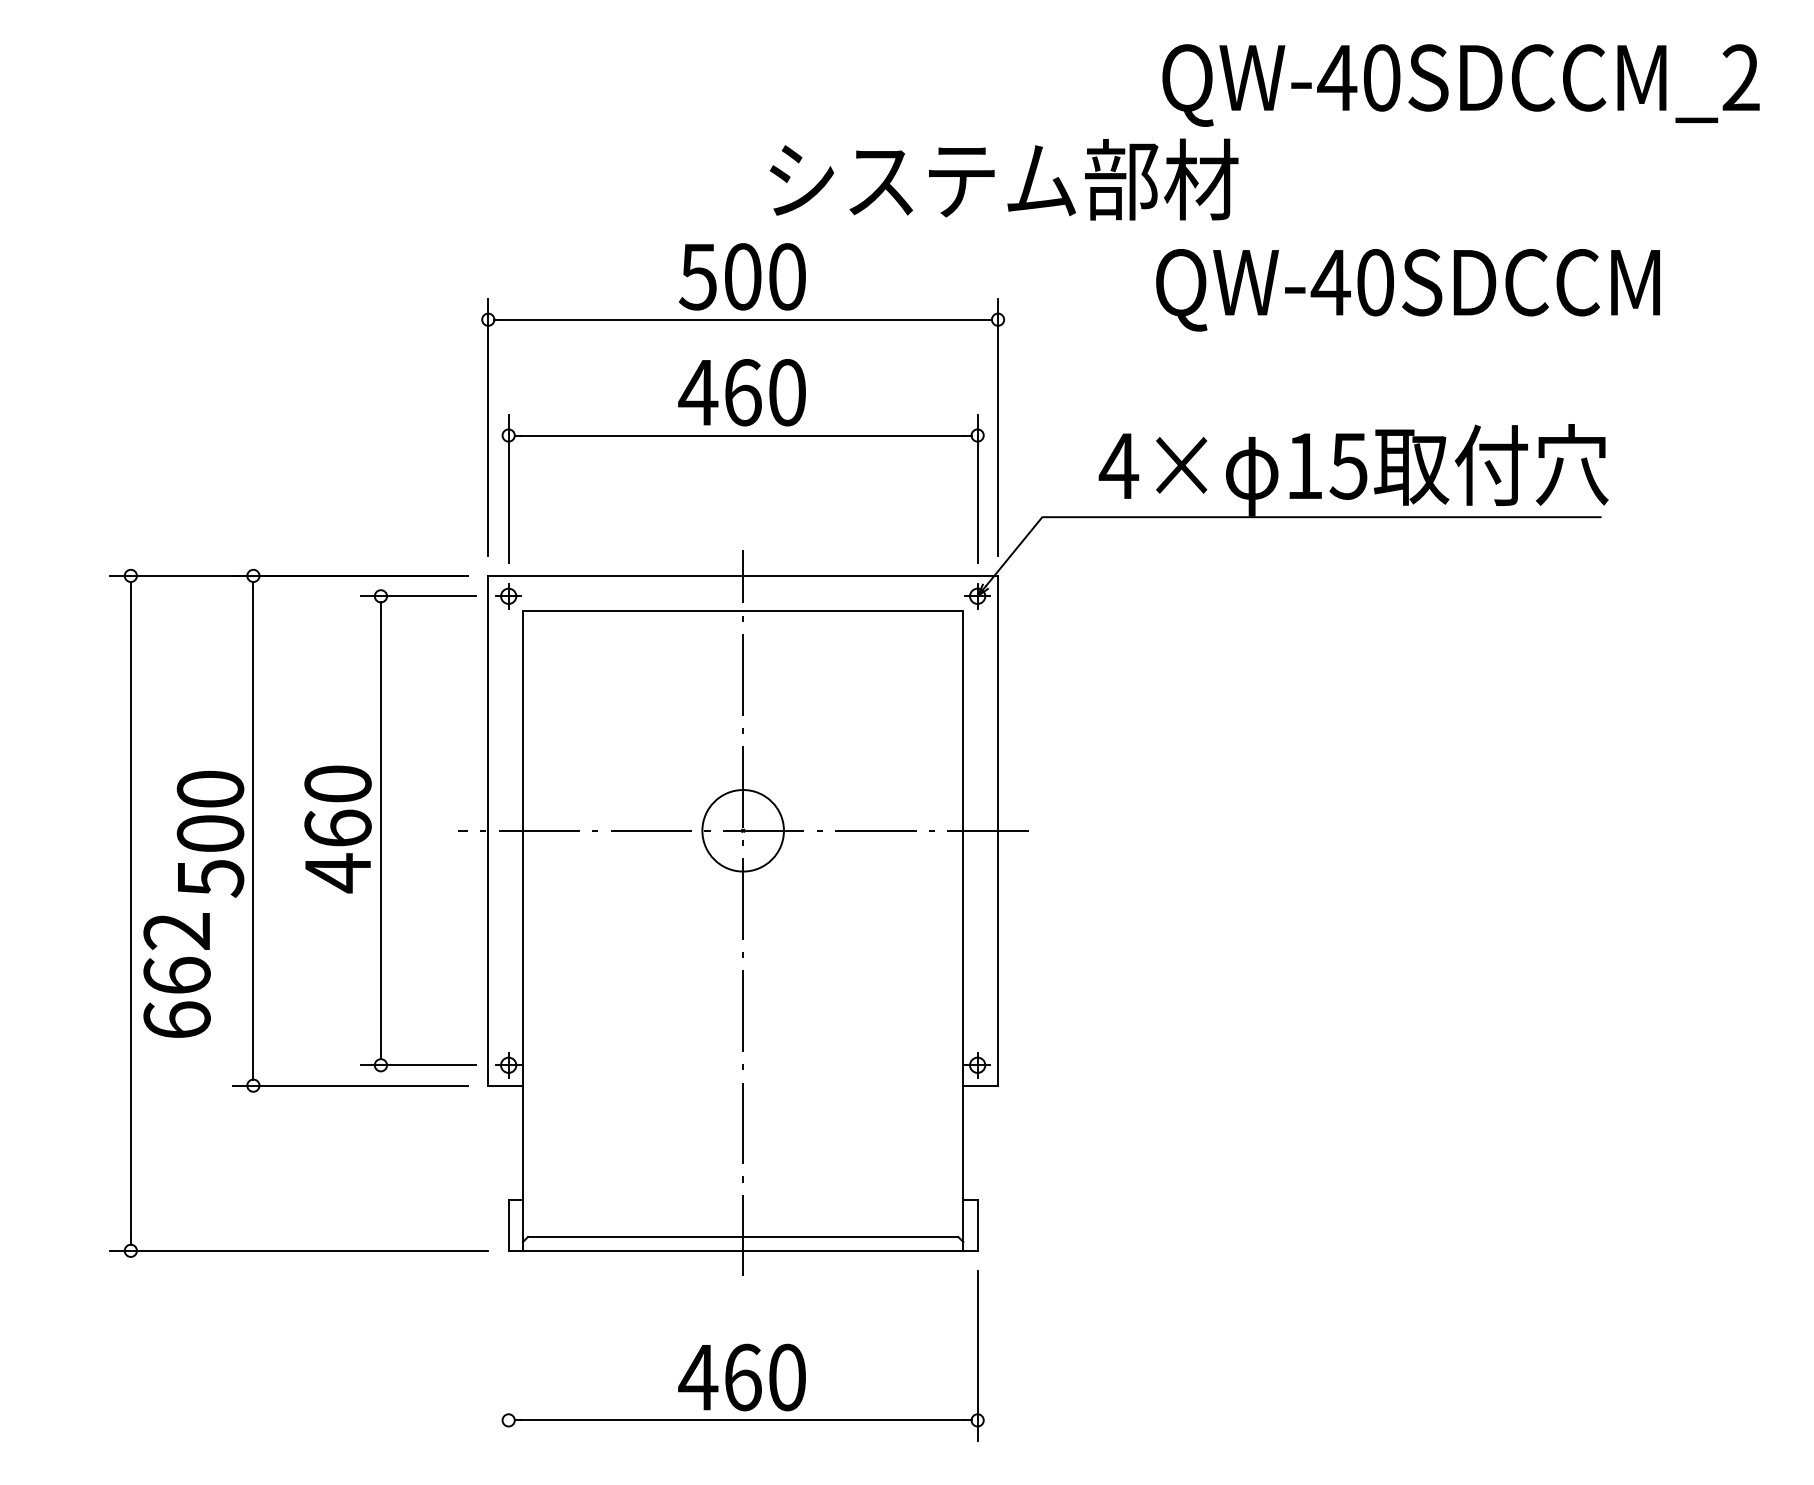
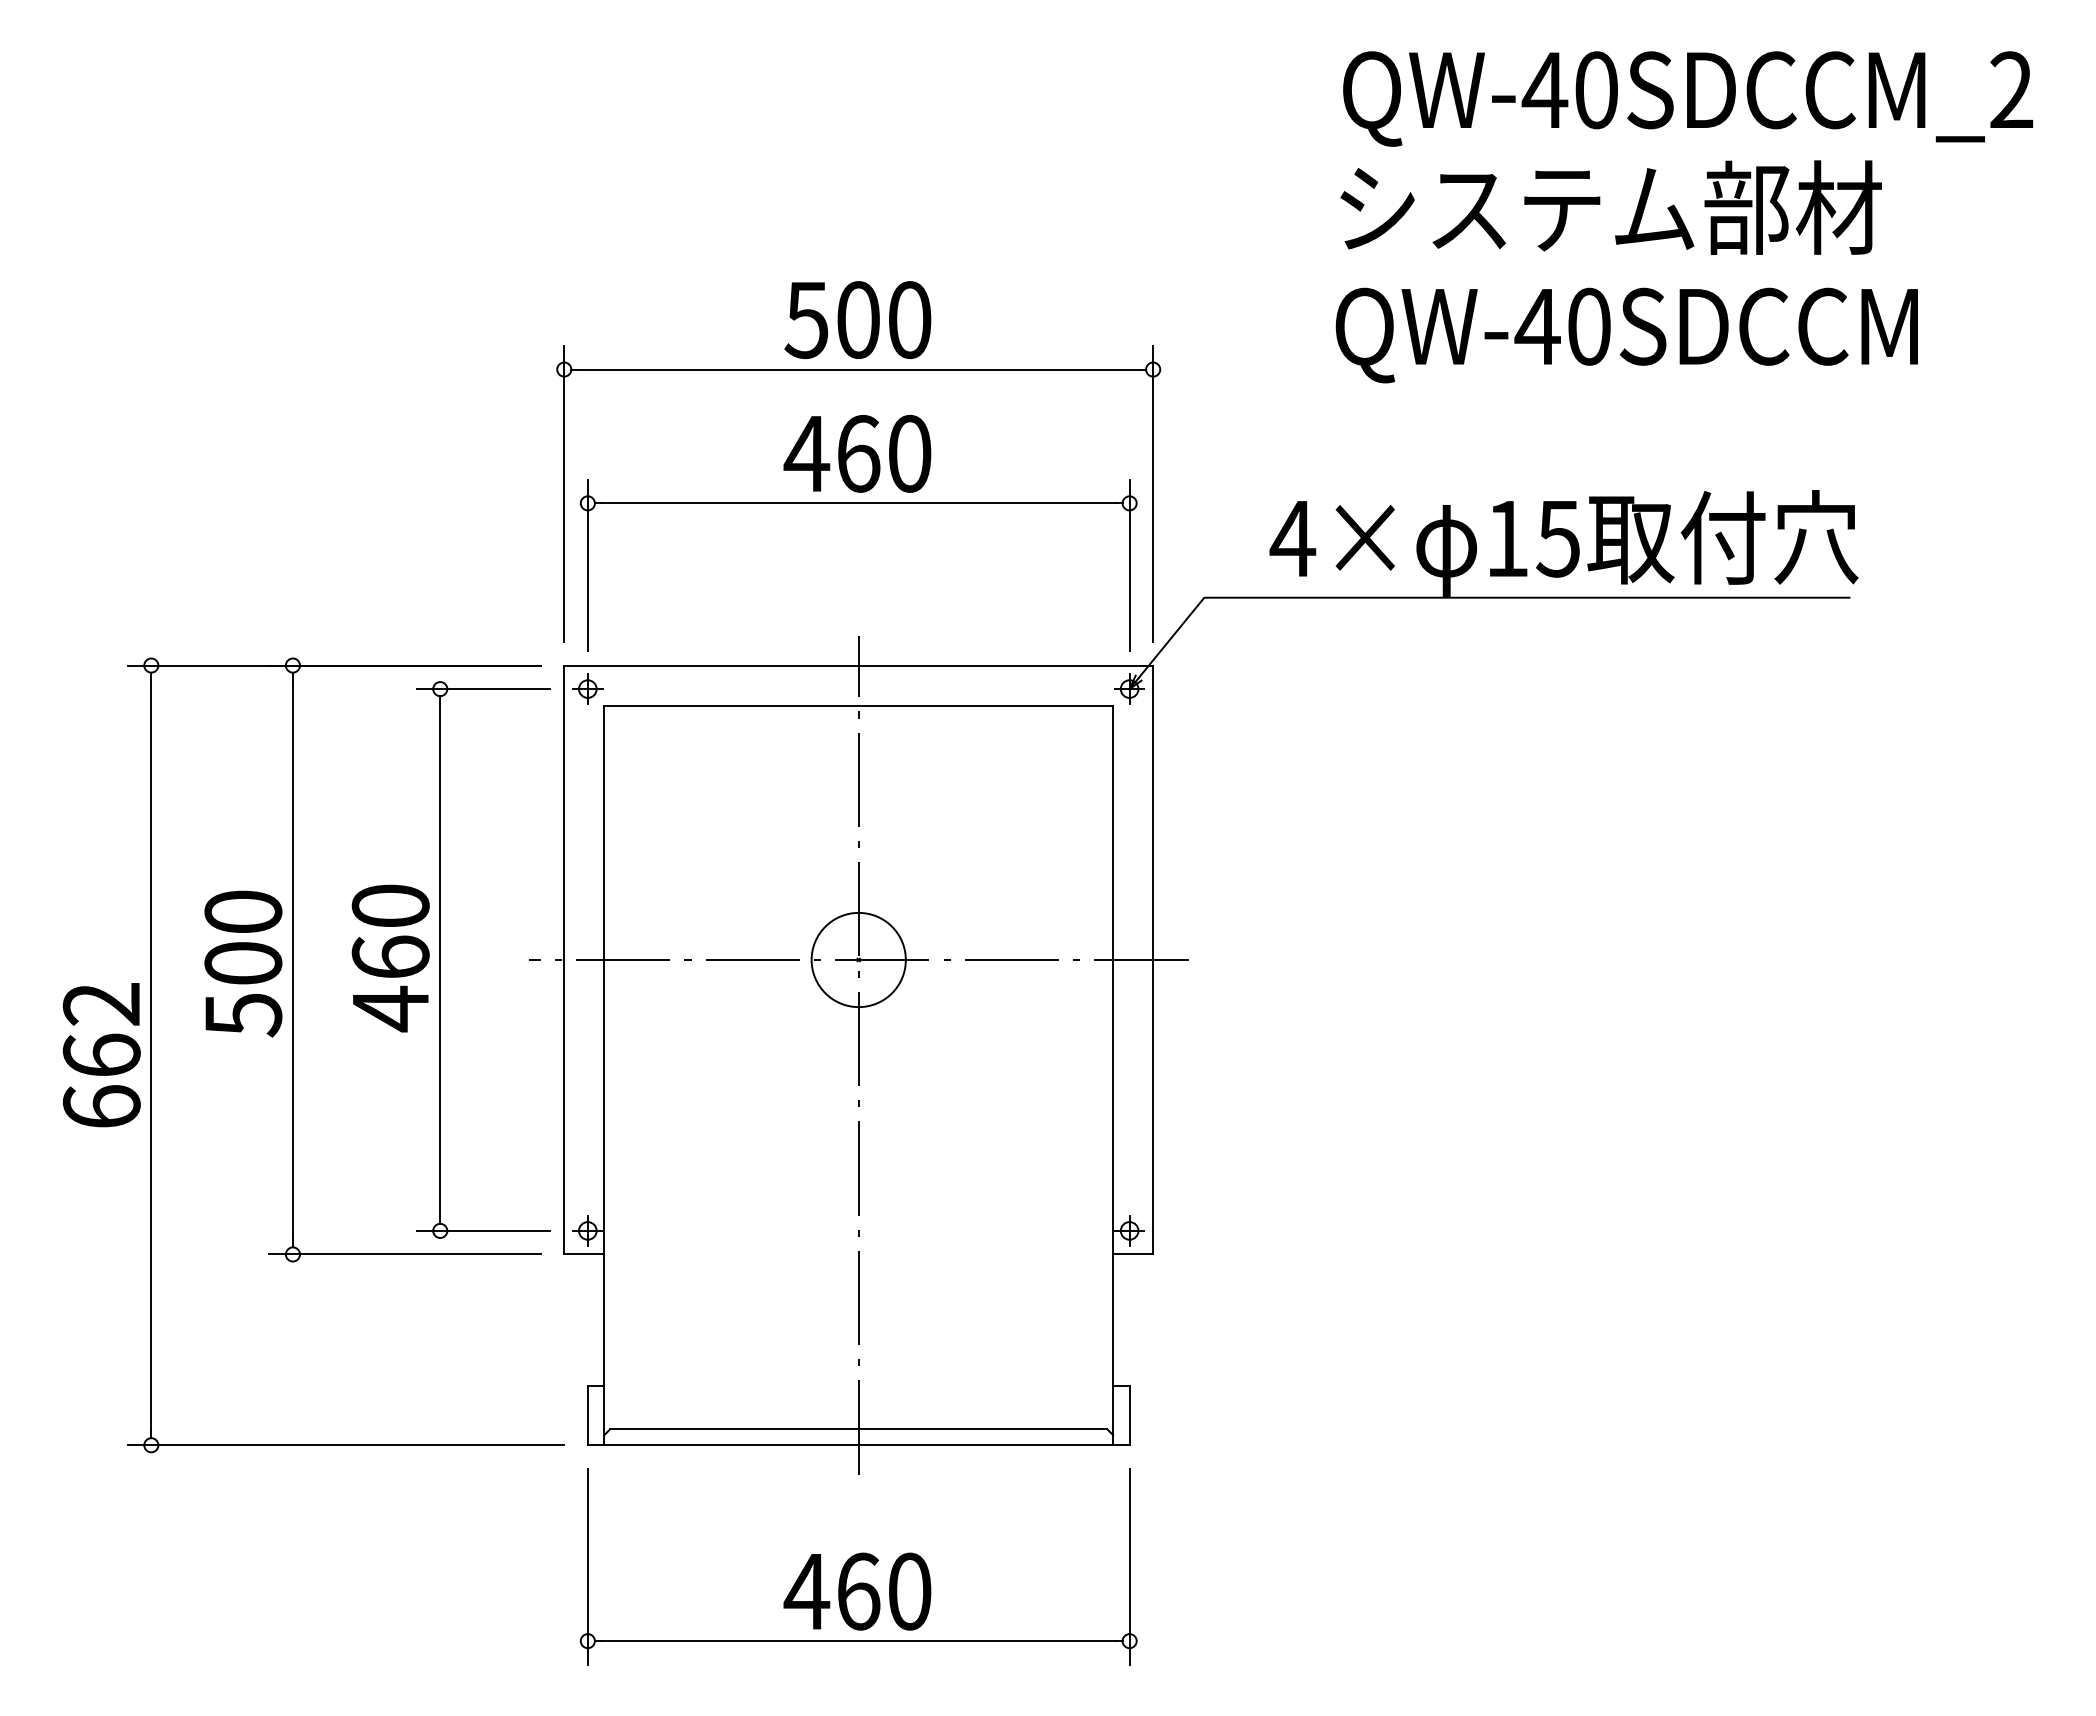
text: (1003, 179) -> (1610, 207), moved
text: (176, 975) -> (101, 1055), moved
line: (508, 1355) -> (587, 1566), added

